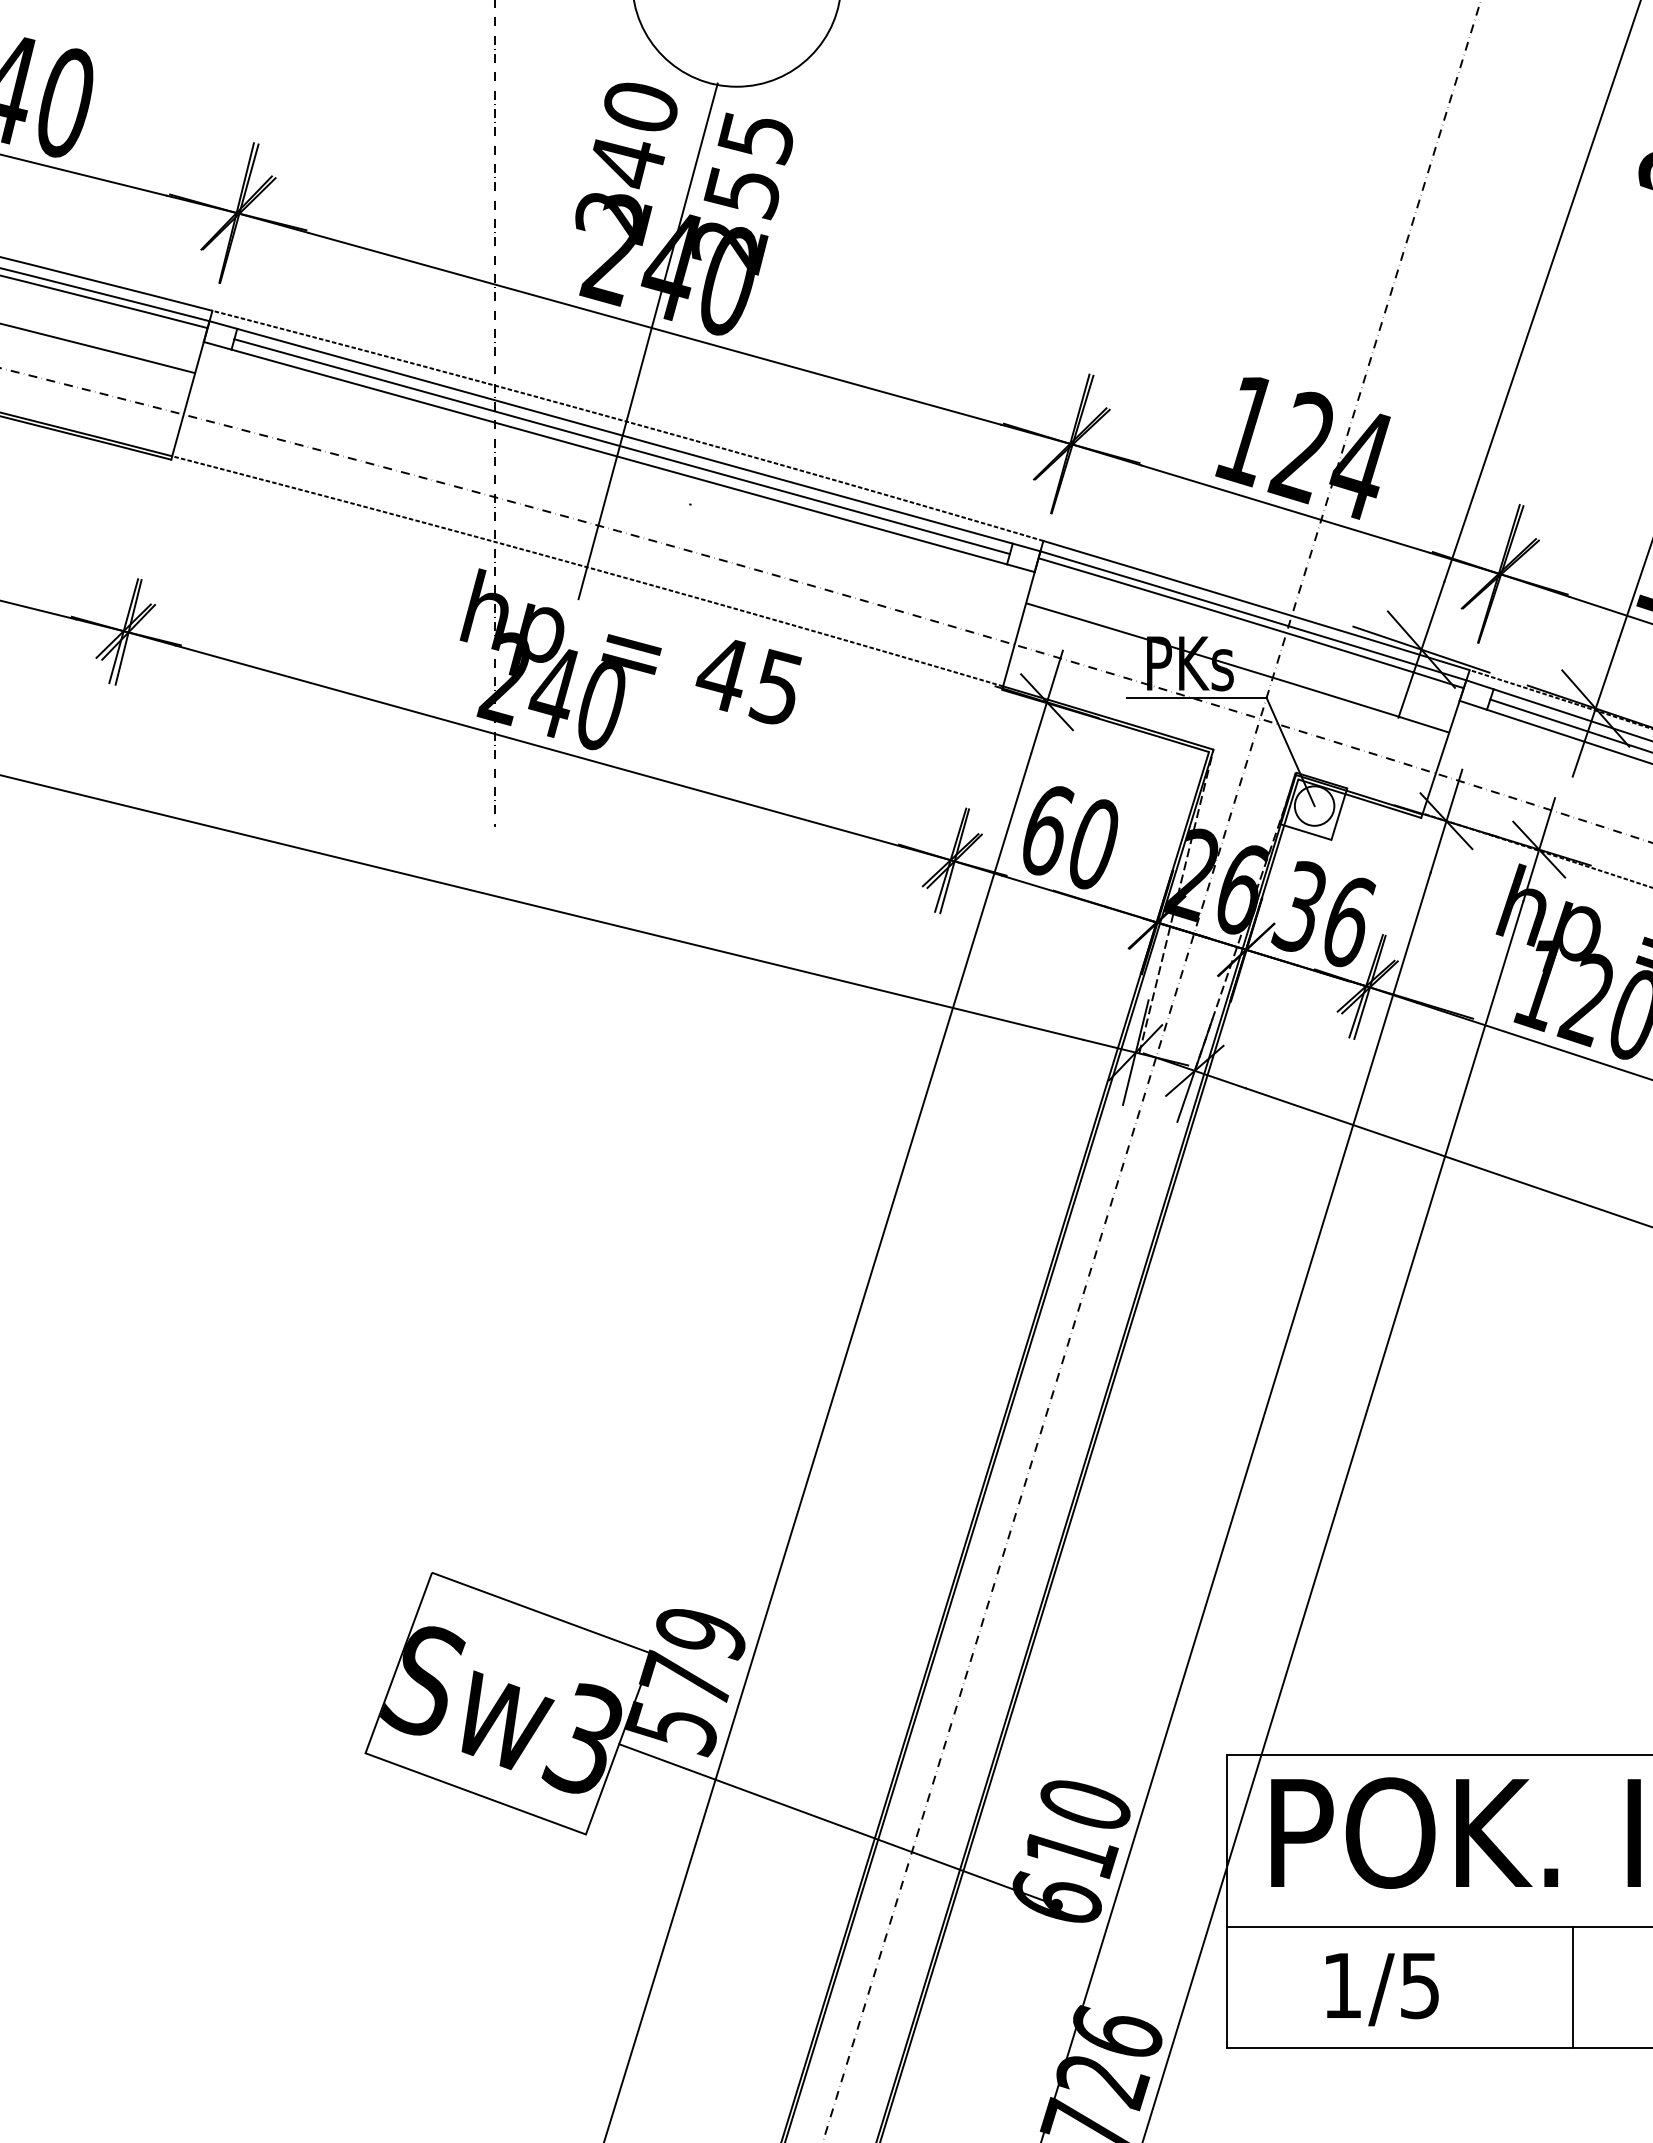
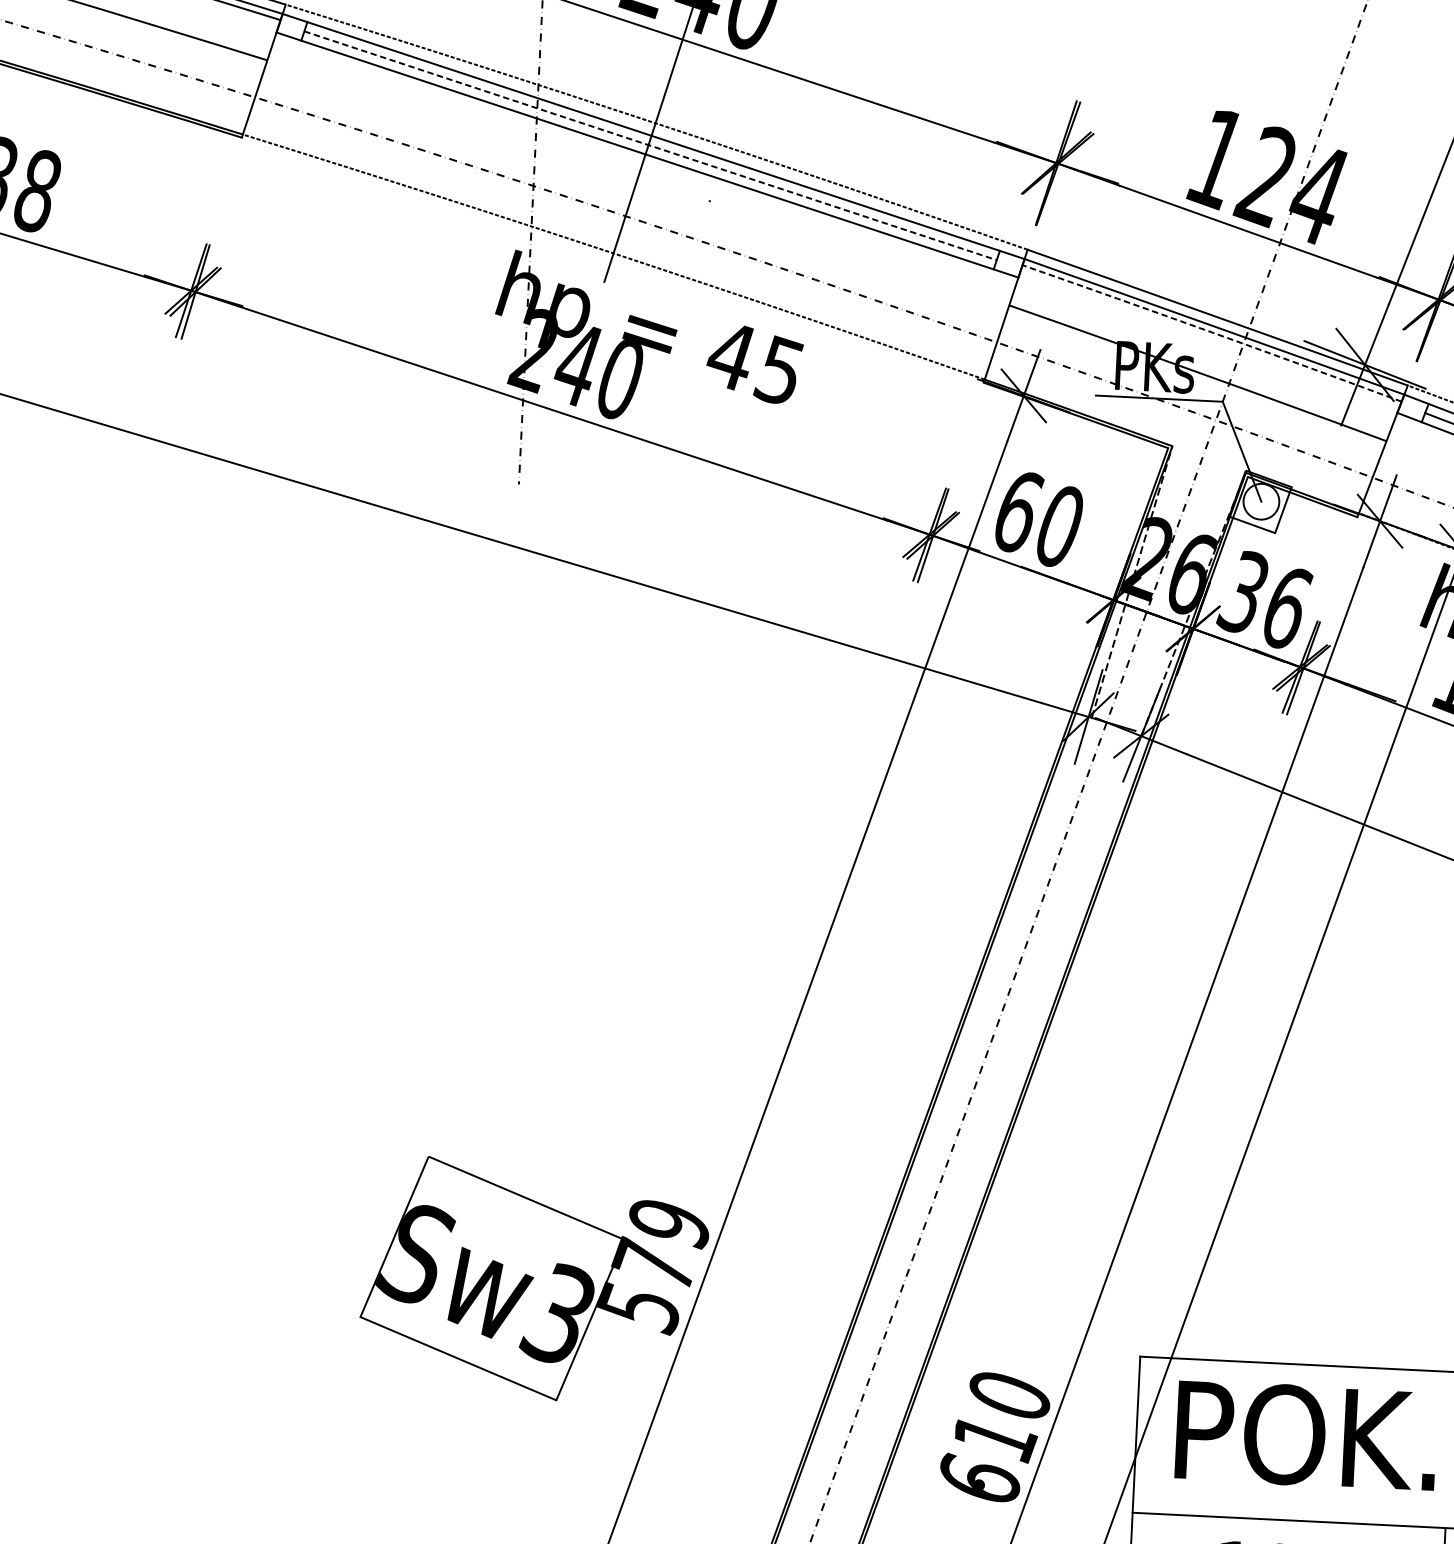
line: (622, 446) -> (650, 145), solid -> dashed
arc: (1251, 622) -> (1212, 332), solid -> dashed
line: (837, 1824) -> (784, 1402), removed

